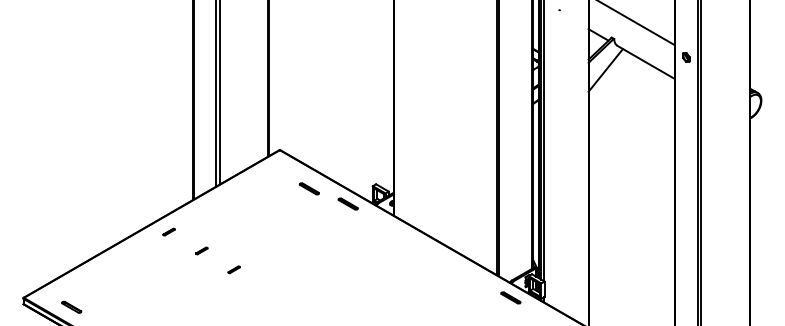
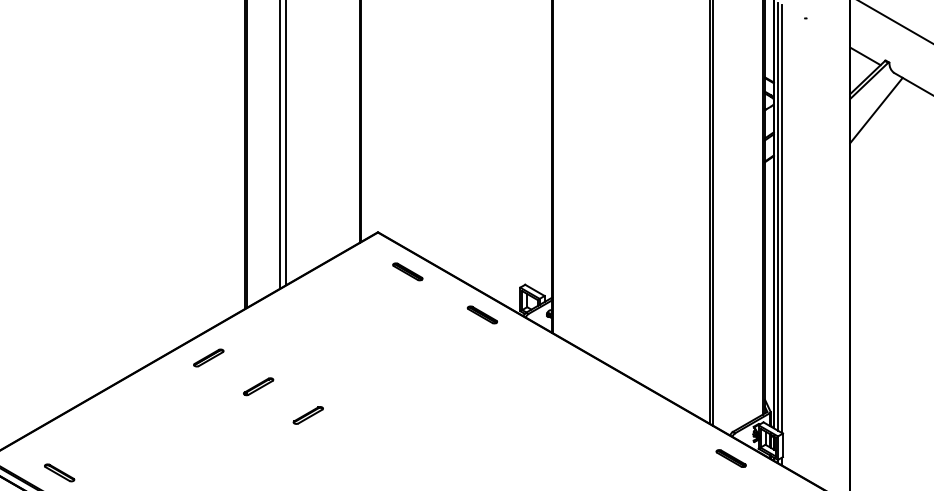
part: (308, 188) -> (406, 271), moved
part: (168, 231) -> (207, 356), size x1.67
part: (201, 250) -> (258, 386), size x1.67
part: (233, 269) -> (307, 415), size x1.67

